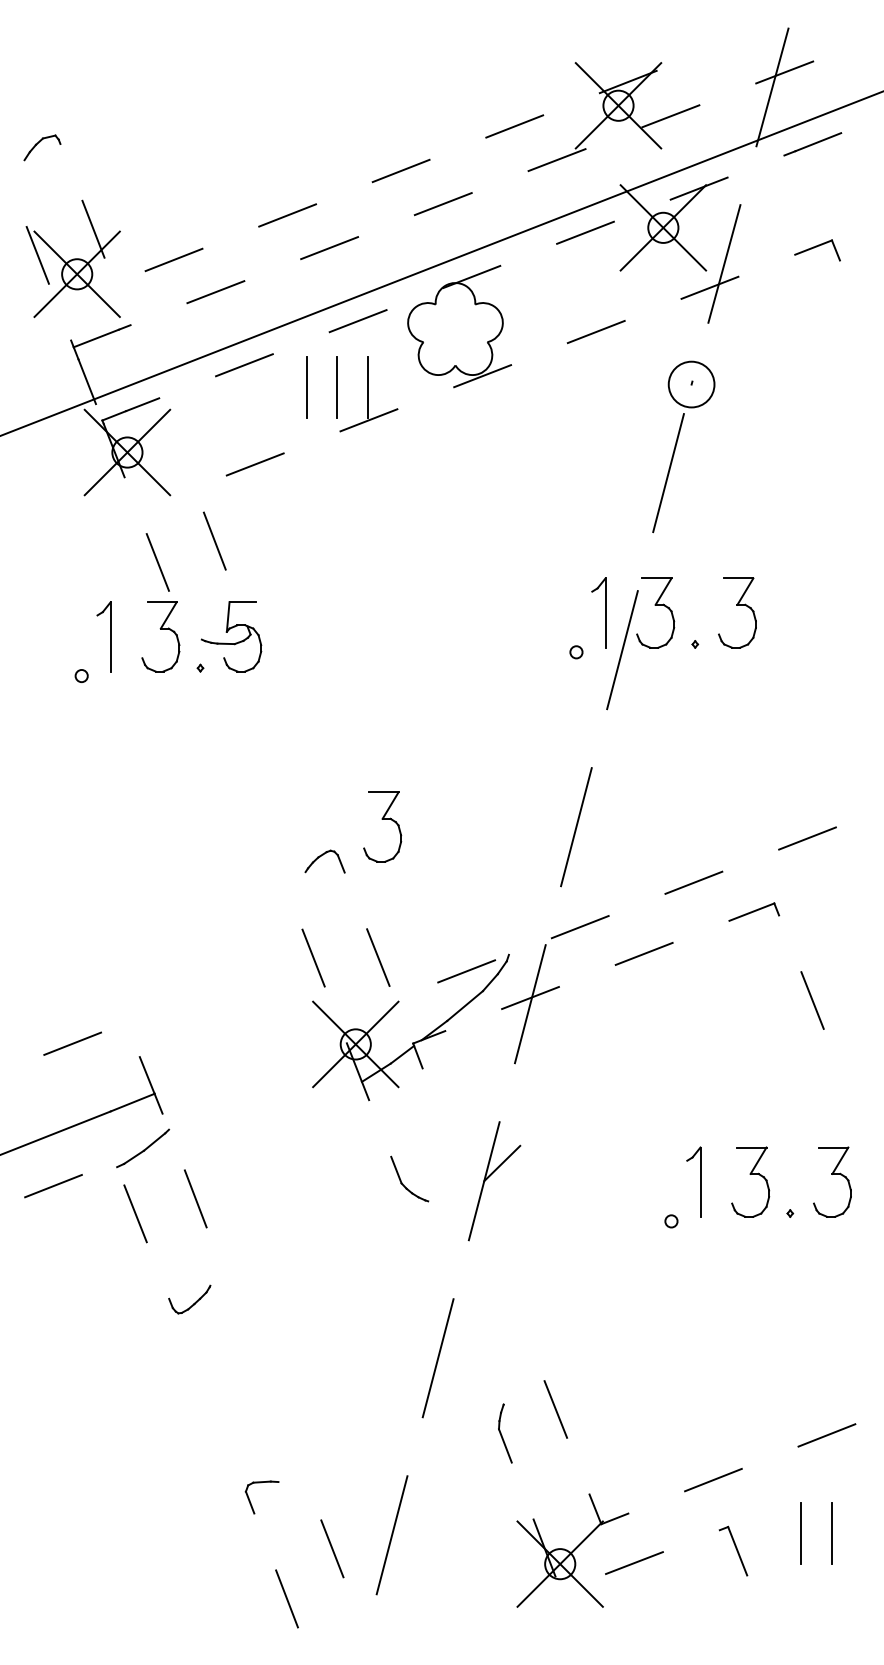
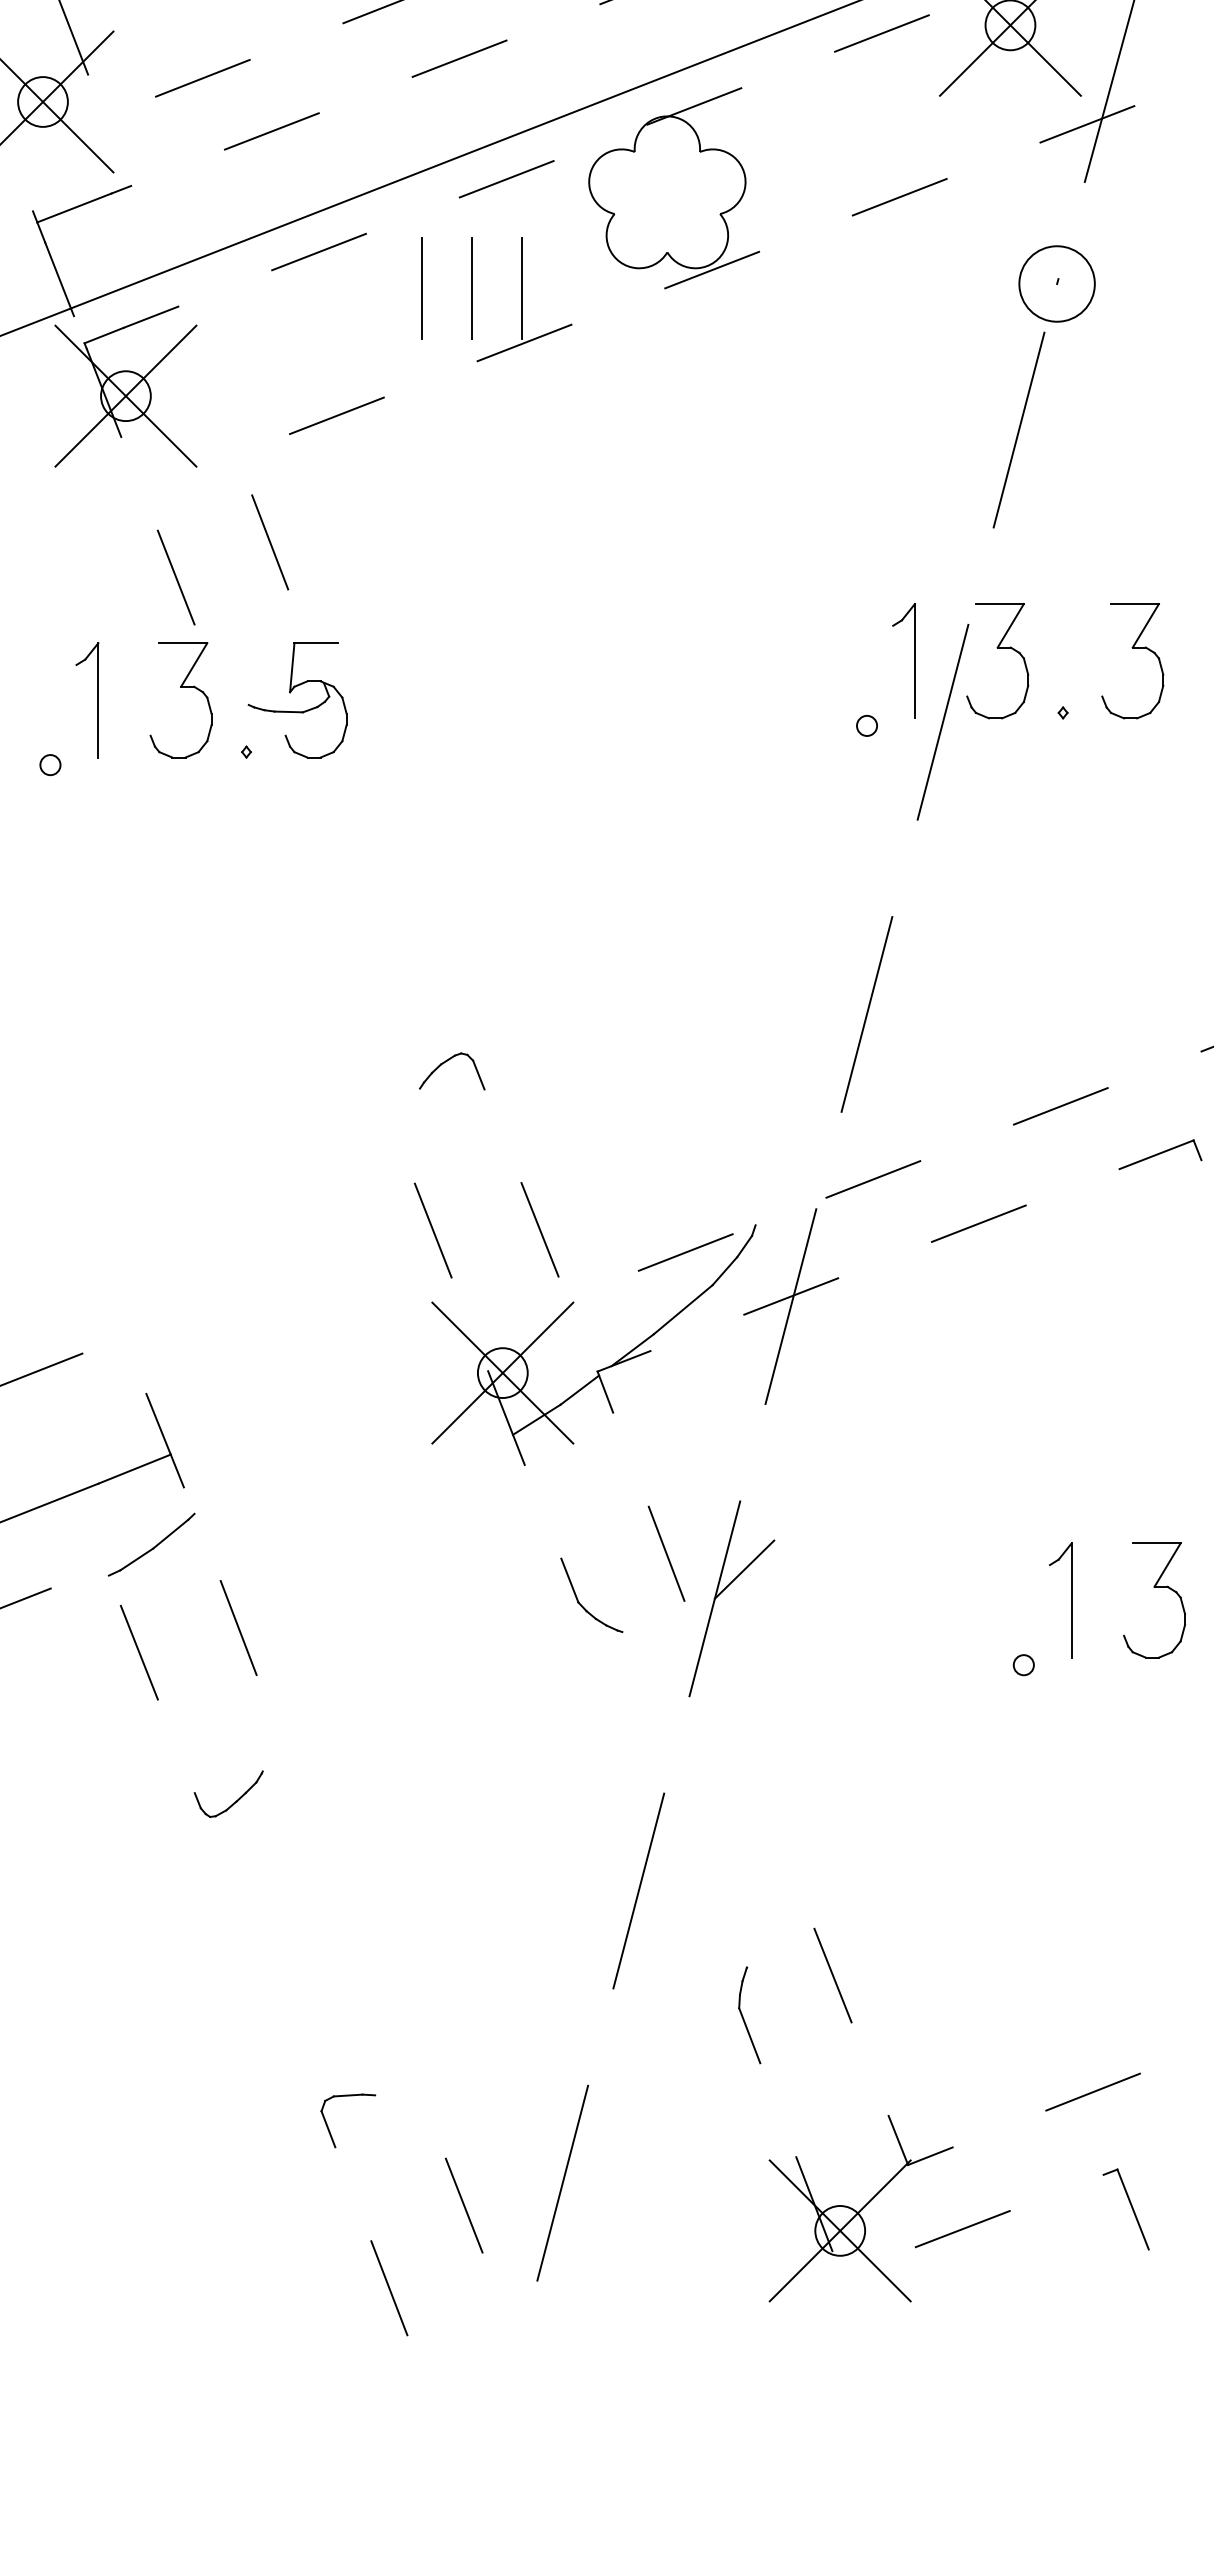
part: (382, 819) -> (546, 1001), removed
line: (454, 1153) -> (665, 1553), added

